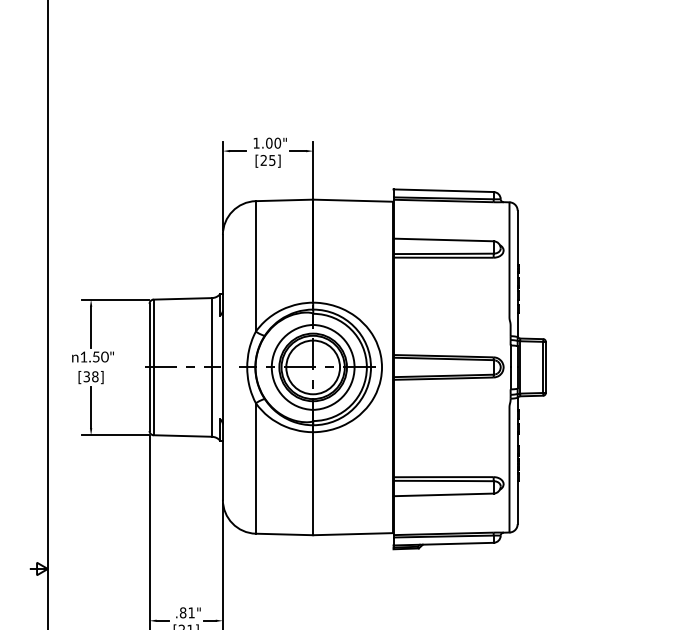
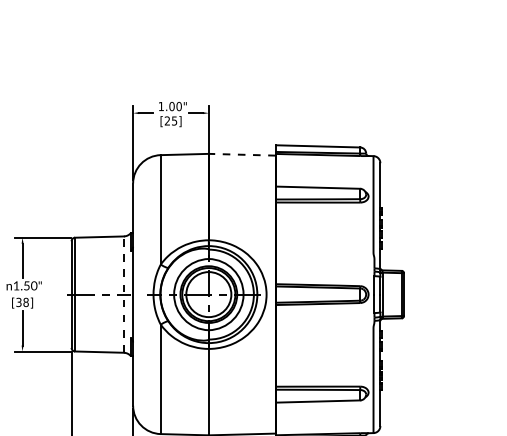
line: (353, 200) -> (242, 154), solid -> dashed
line: (211, 366) -> (123, 293), solid -> dashed

